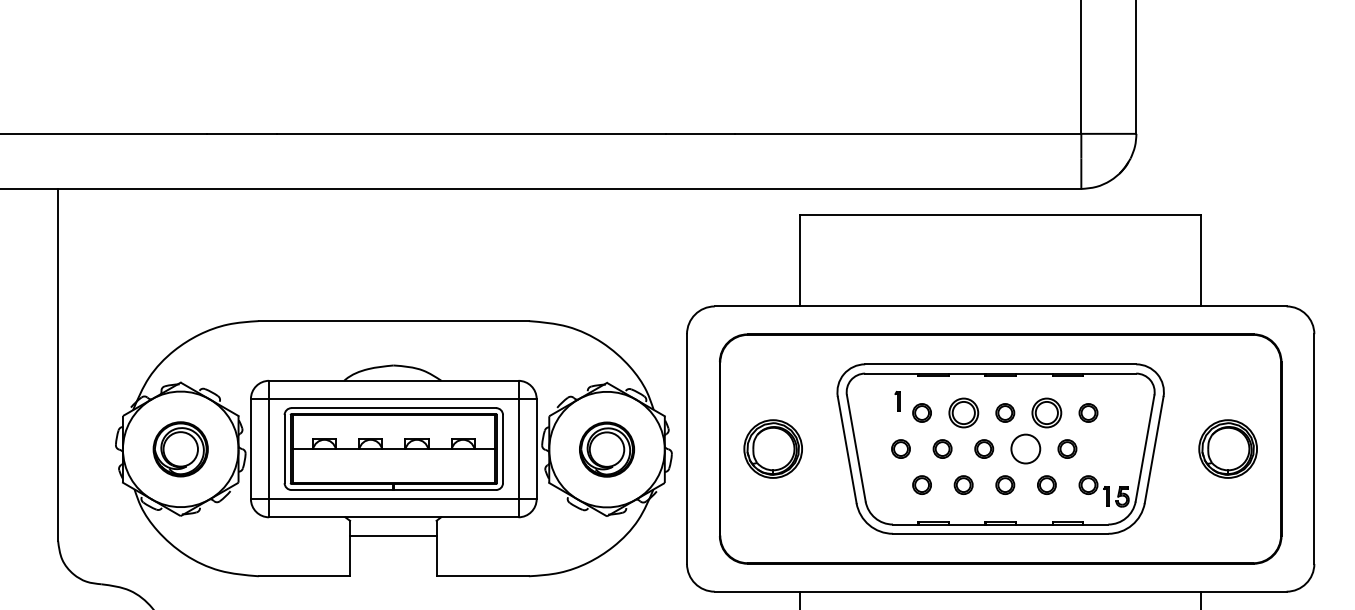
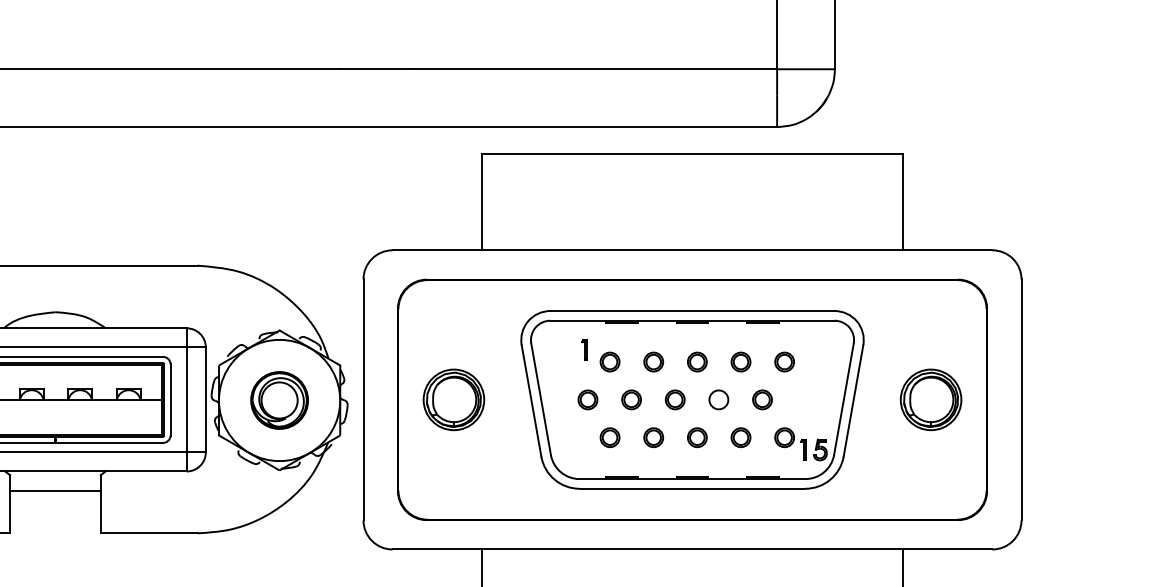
part: (963, 412) -> (653, 361), size x0.62
part: (1046, 412) -> (740, 361), size x0.62
circle: (1025, 449) -> (718, 400), size x0.62

